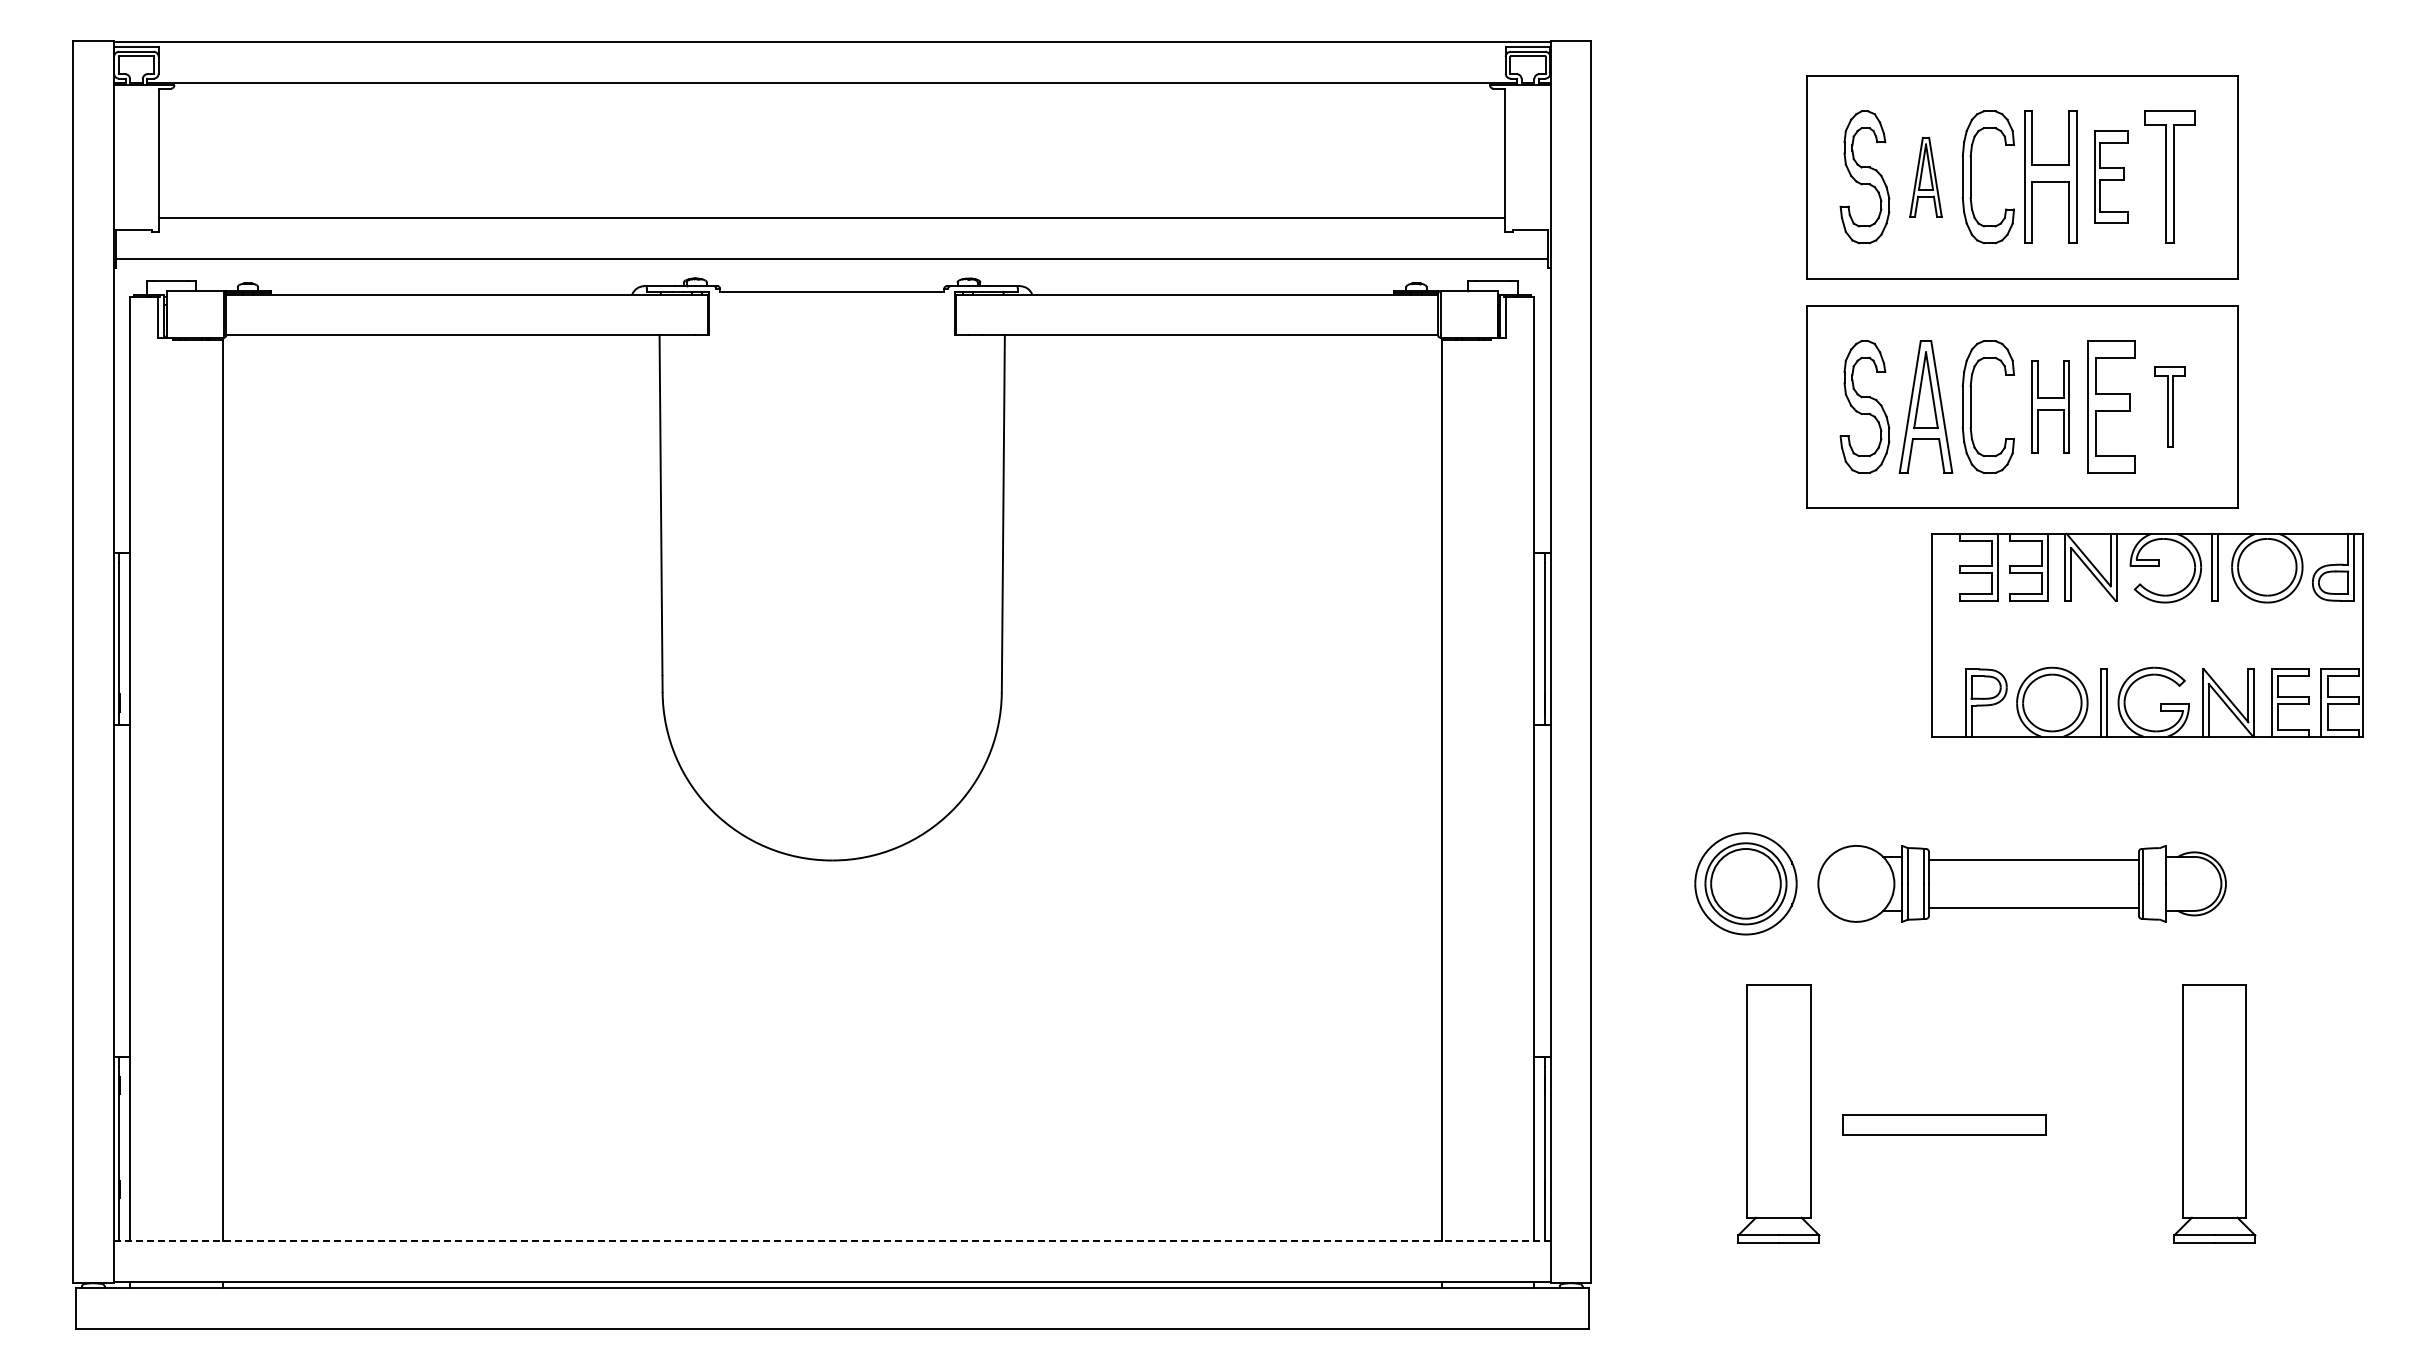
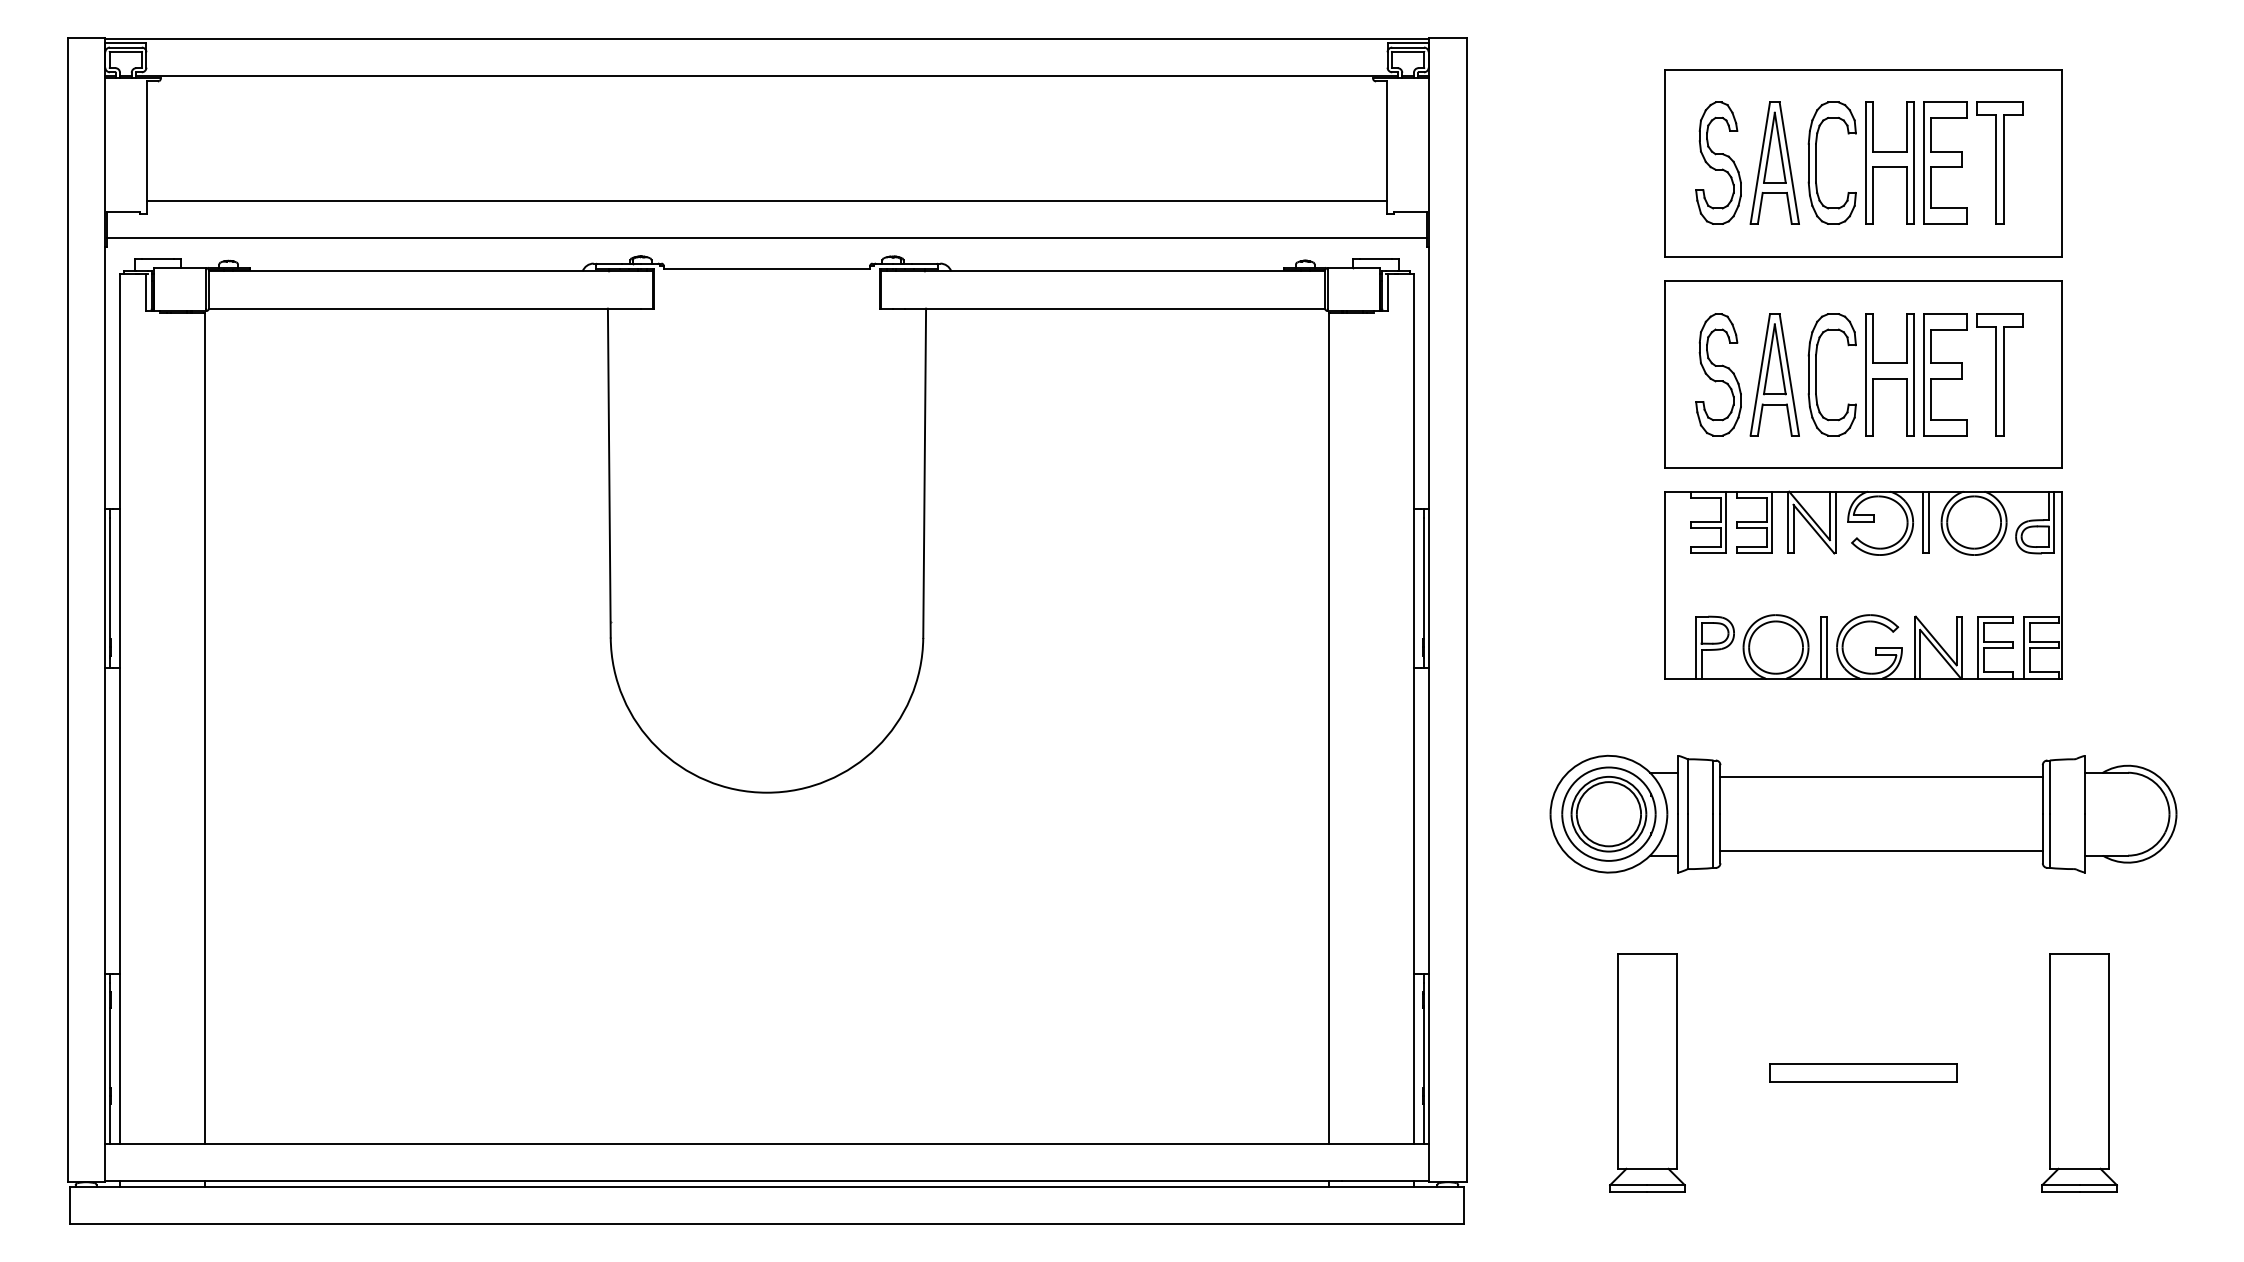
part: (2111, 176) -> (1945, 162), size x1.43
part: (1925, 177) -> (1774, 163), size x1.67
part: (2050, 406) -> (1889, 374), size x1.43
part: (2169, 406) -> (1999, 374), size x1.67
part: (2147, 634) -> (1863, 584), moved
part: (2021, 883) -> (1862, 813), size x1.67
part: (1778, 1113) -> (1647, 1072), moved
part: (2214, 1113) -> (2079, 1072), moved
part: (1944, 1124) -> (1863, 1072), moved
line: (832, 1241) -> (767, 1143), dashed -> solid

